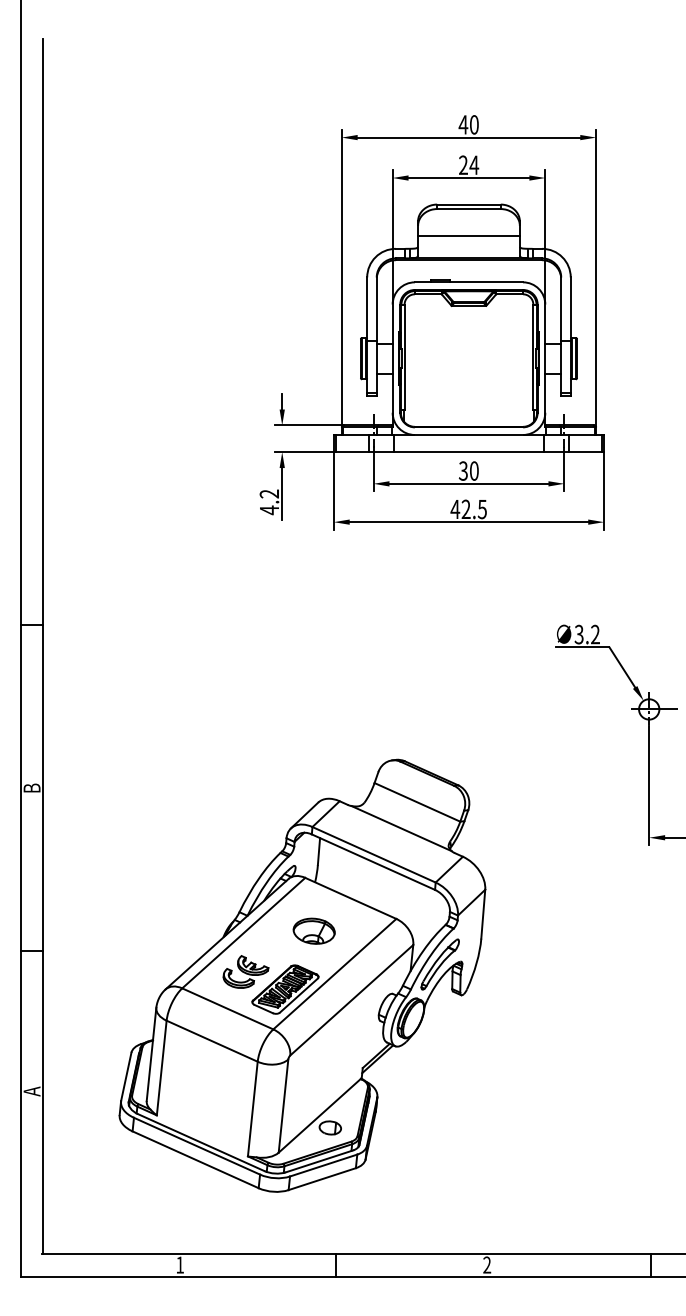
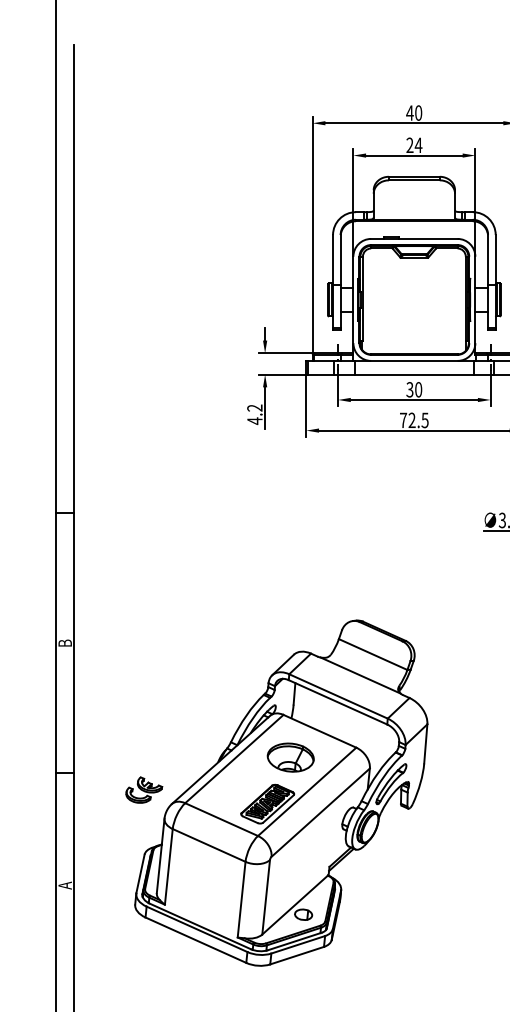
line: (468, 236) -> (413, 202), removed
text: (455, 509) -> (403, 420), 42.5 -> 72.5
part: (313, 930) -> (290, 756), size x1.4
part: (245, 971) -> (143, 789), moved

